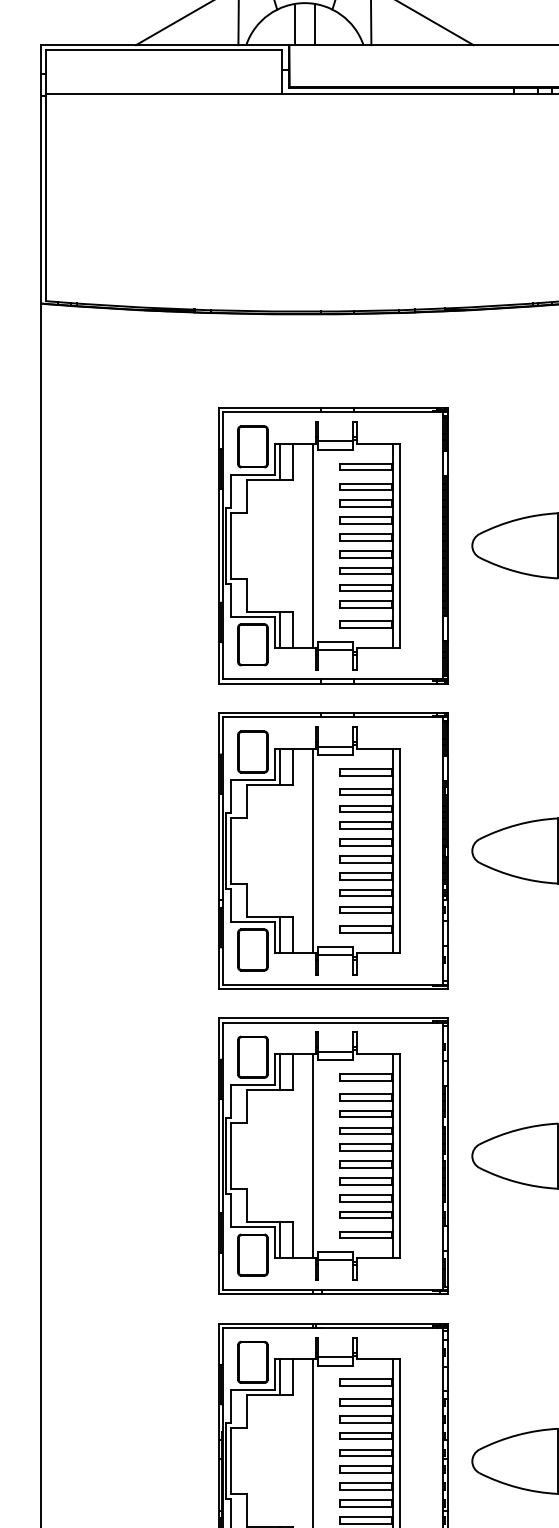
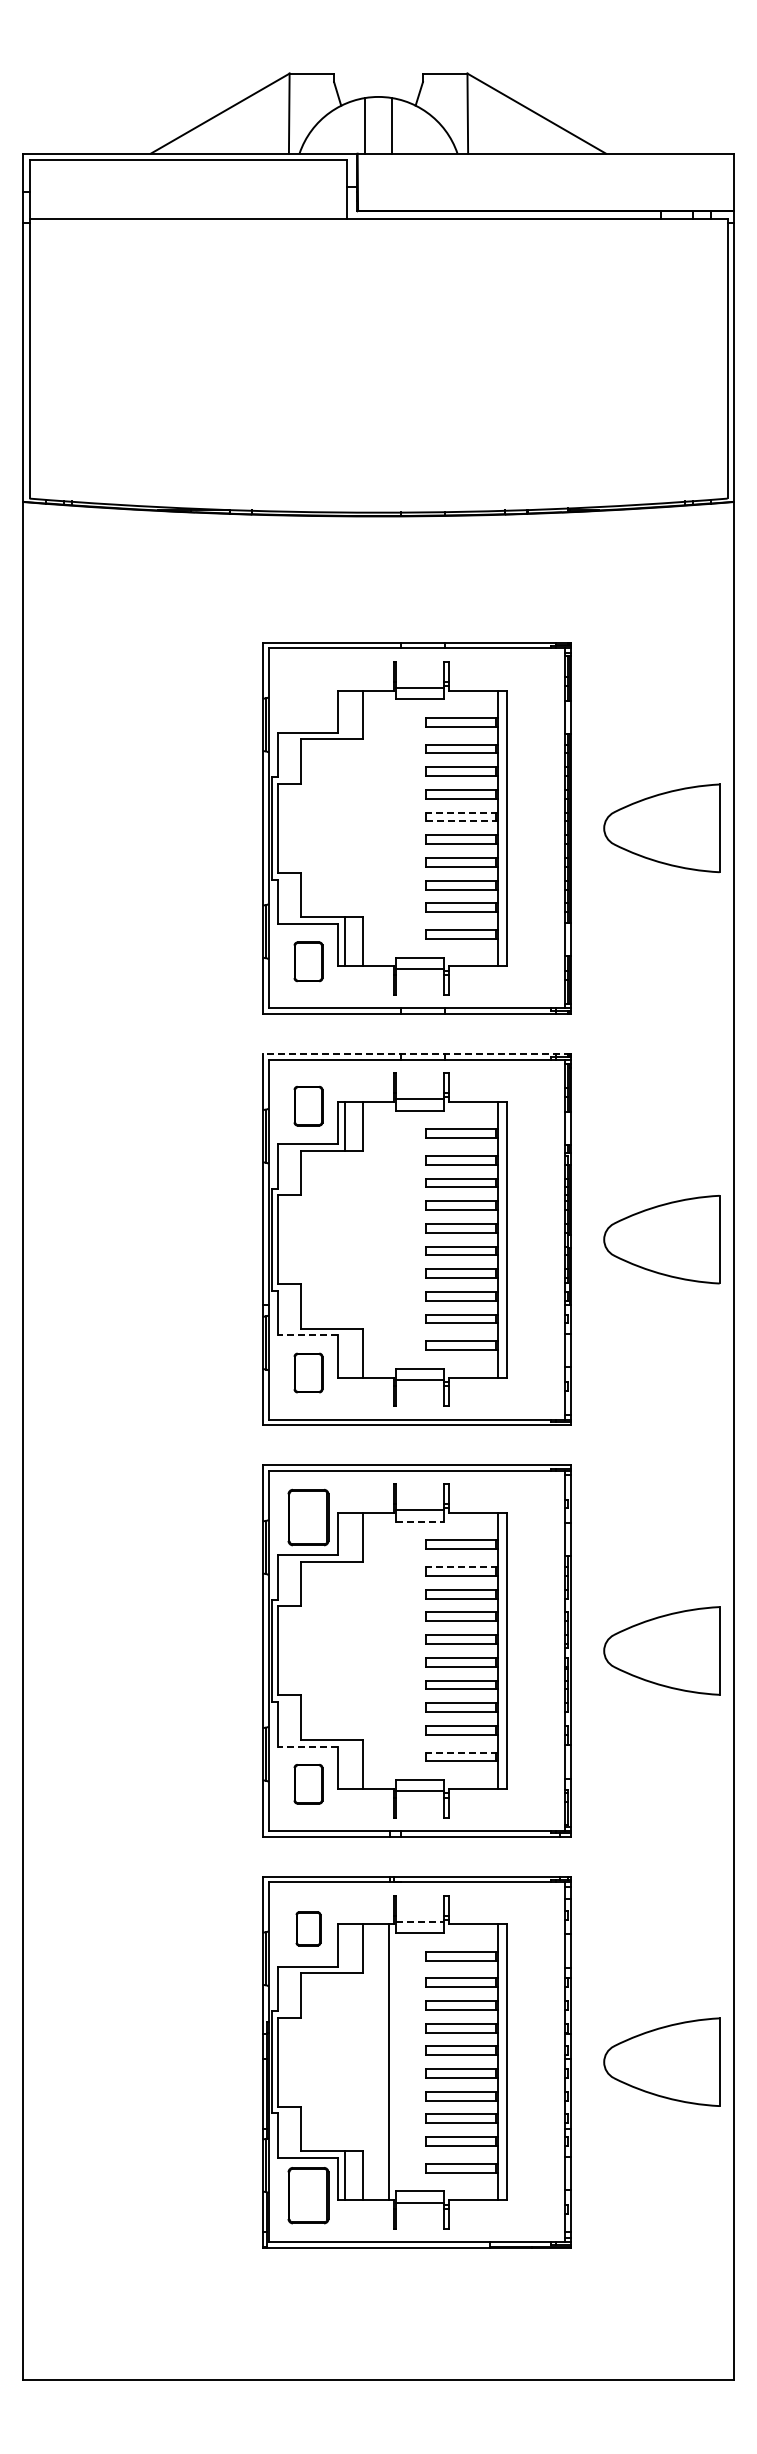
part: (252, 446) -> (308, 694), removed
line: (279, 461) -> (344, 714), removed
line: (366, 534) -> (461, 812), solid -> dashed
line: (367, 540) -> (462, 821), solid -> dashed
line: (313, 545) -> (389, 828), removed
part: (252, 644) -> (308, 961), size x0.7
line: (333, 713) -> (416, 1054), solid -> dashed
part: (252, 751) -> (308, 1105), size x0.7
line: (313, 850) -> (389, 1239), removed
line: (252, 922) -> (307, 1335), solid -> dashed
line: (279, 934) -> (344, 1352), removed
part: (252, 949) -> (308, 1372), size x0.7
line: (336, 1060) -> (420, 1521), solid -> dashed
line: (279, 1072) -> (344, 1537), removed
line: (366, 1094) -> (461, 1567), solid -> dashed
line: (313, 1155) -> (389, 1650), removed
line: (252, 1227) -> (307, 1746), solid -> dashed
line: (366, 1231) -> (461, 1752), solid -> dashed
line: (279, 1239) -> (344, 1763), removed
part: (252, 1254) -> (308, 1783), size x0.7
line: (336, 1356) -> (420, 1921), solid -> dashed
part: (252, 1362) -> (308, 1928), size x0.6
line: (279, 1376) -> (344, 1948), removed

